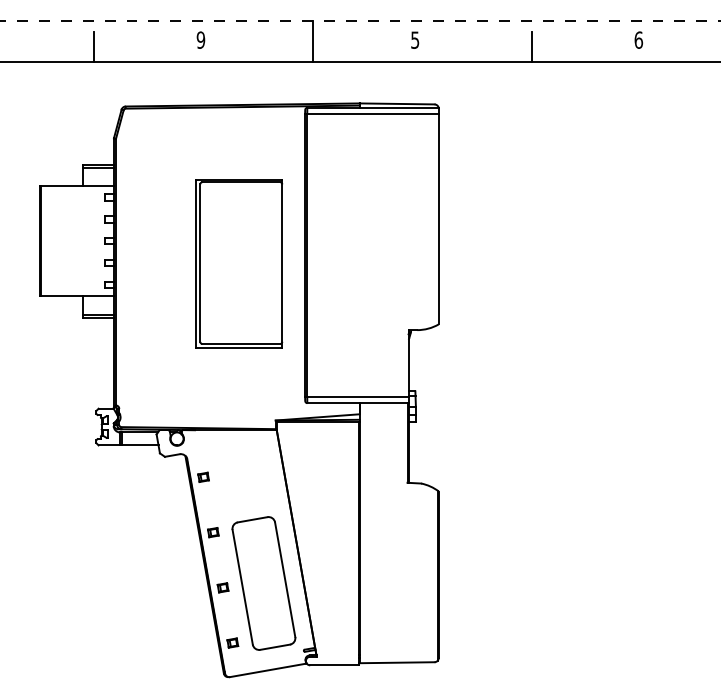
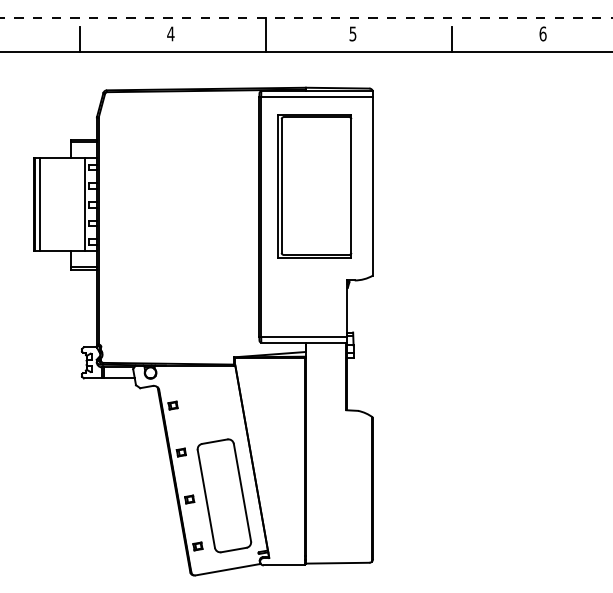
text: (200, 39) -> (170, 33), 9 -> 4
line: (47, 241) -> (40, 205), added
line: (99, 241) -> (84, 205), added
part: (239, 263) -> (315, 186), moved

